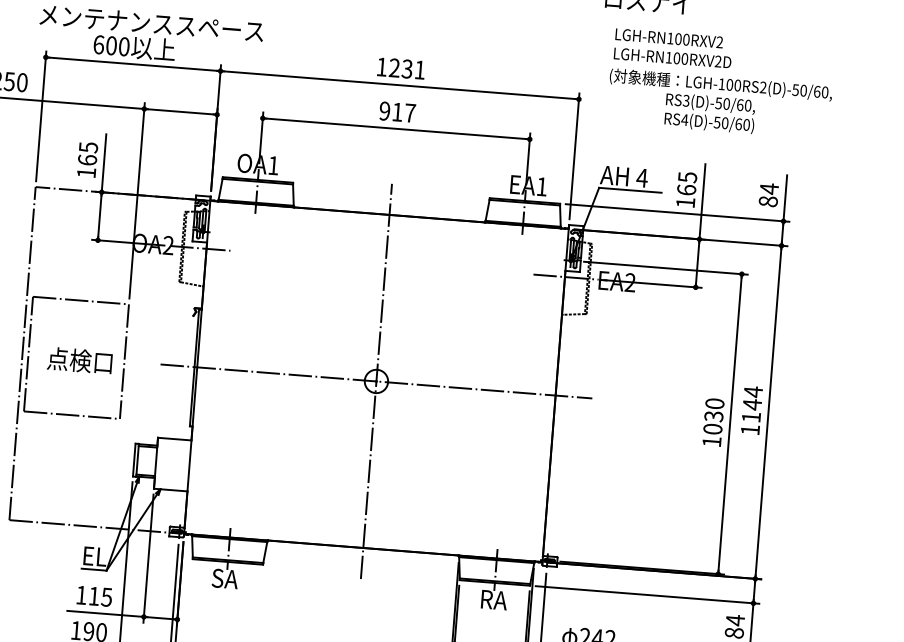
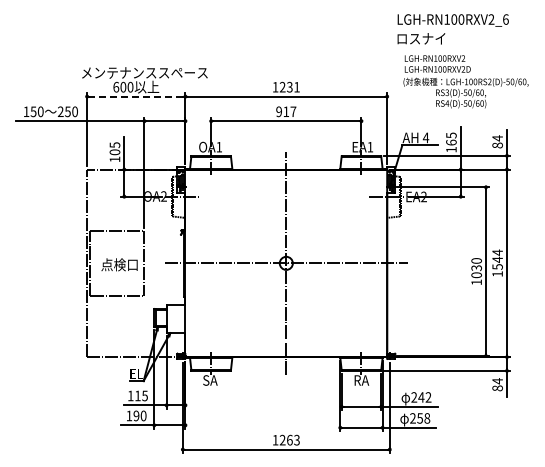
line: (131, 63) -> (135, 96), solid -> dashed
text: (86, 160) -> (114, 152), 165 -> 105
text: (751, 416) -> (497, 266), 1144 -> 1544

